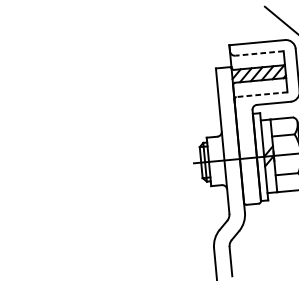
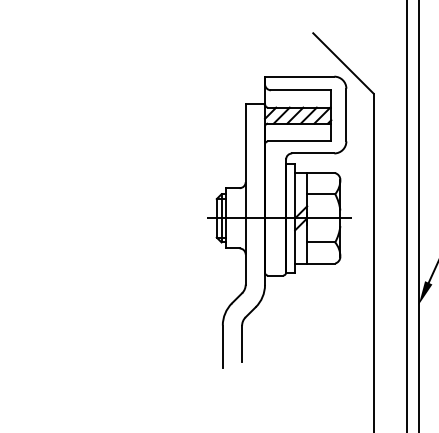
line: (258, 53) -> (300, 90), dashed -> solid
line: (261, 94) -> (299, 141), dashed -> solid

